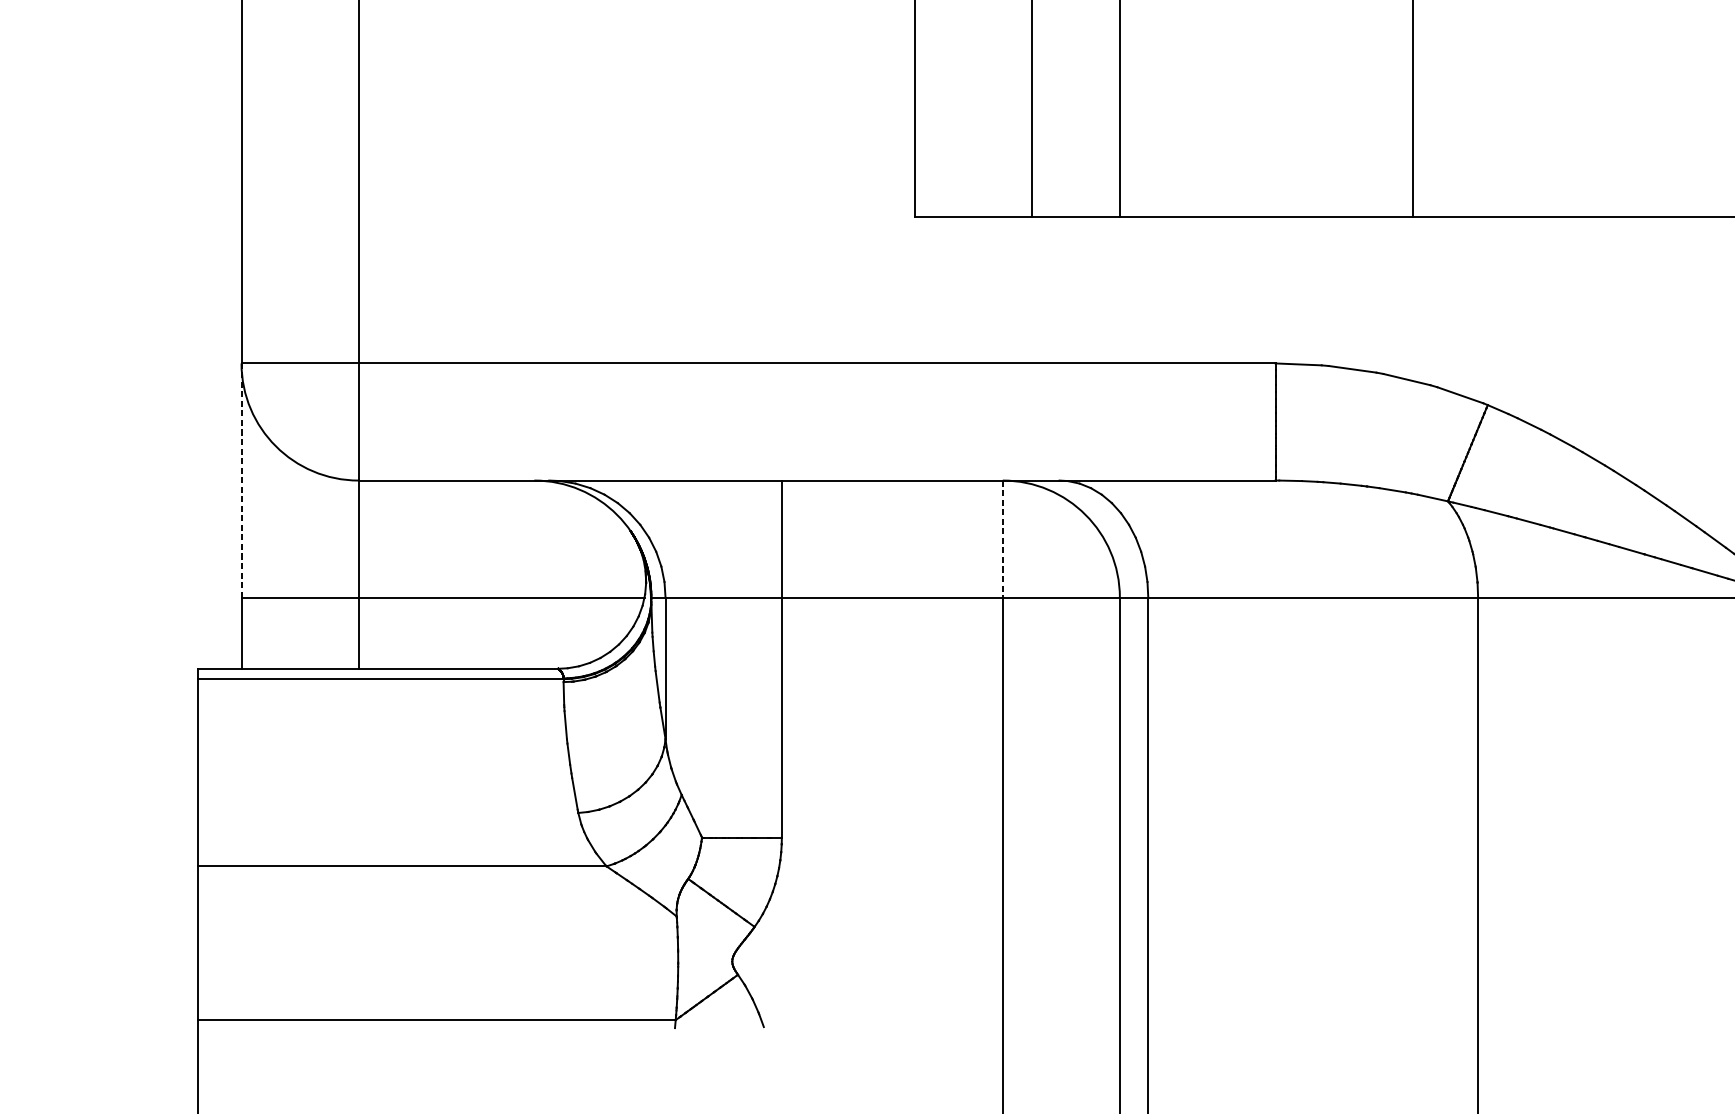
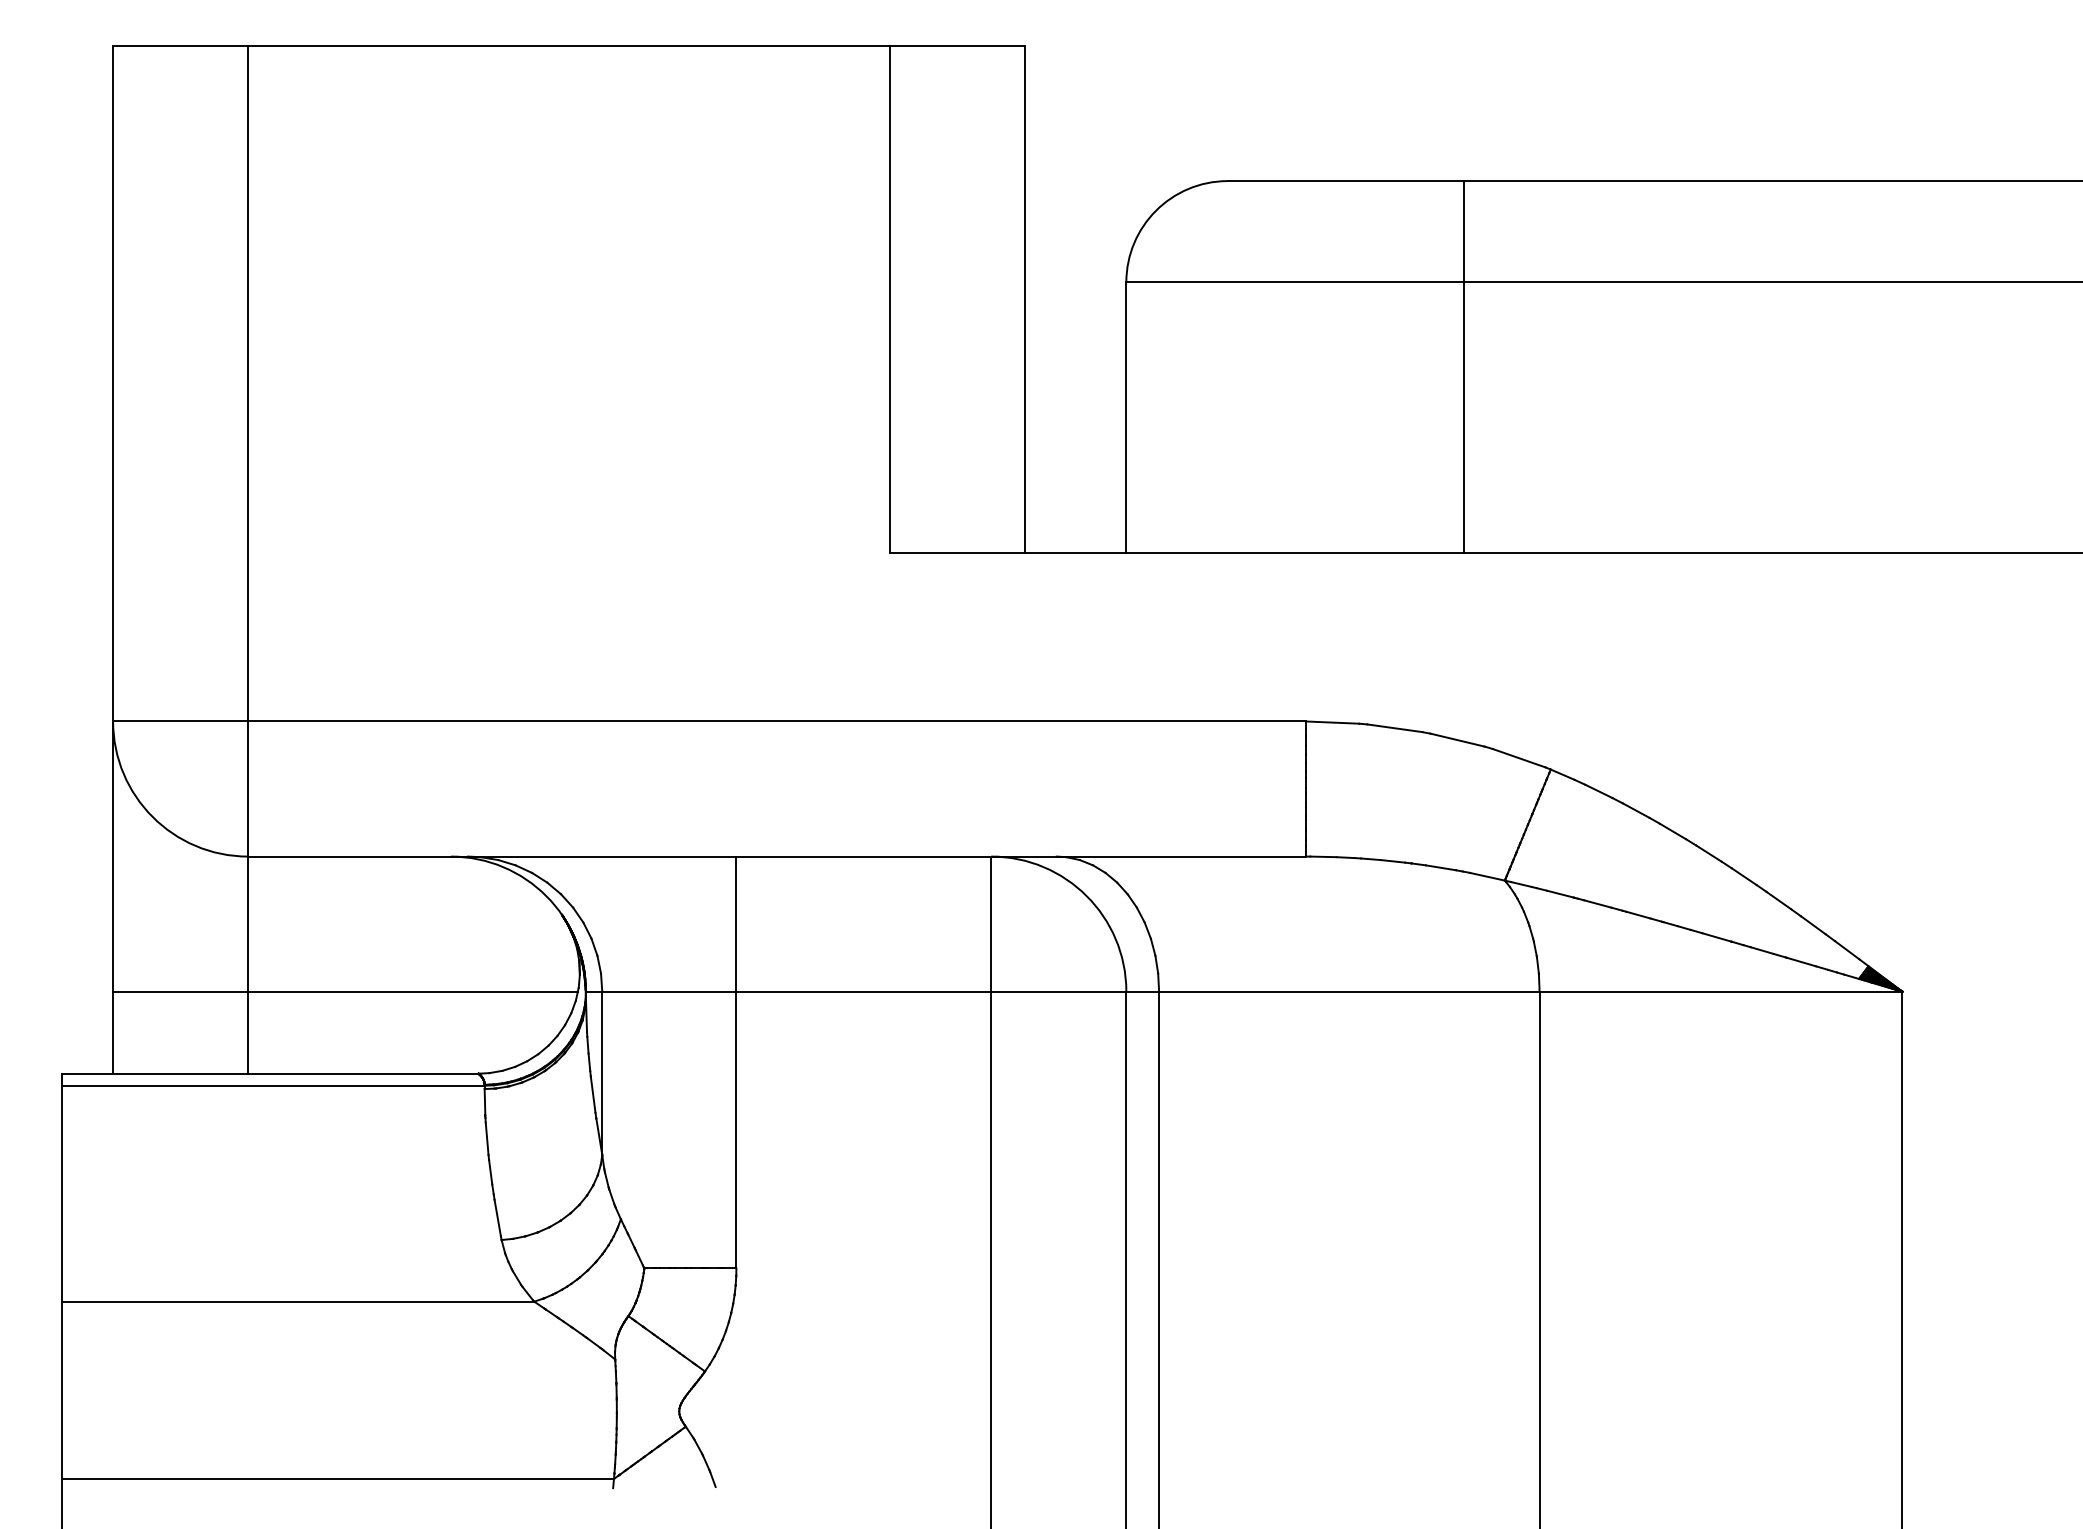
line: (241, 480) -> (113, 856), dashed -> solid
line: (1002, 539) -> (991, 924), dashed -> solid

